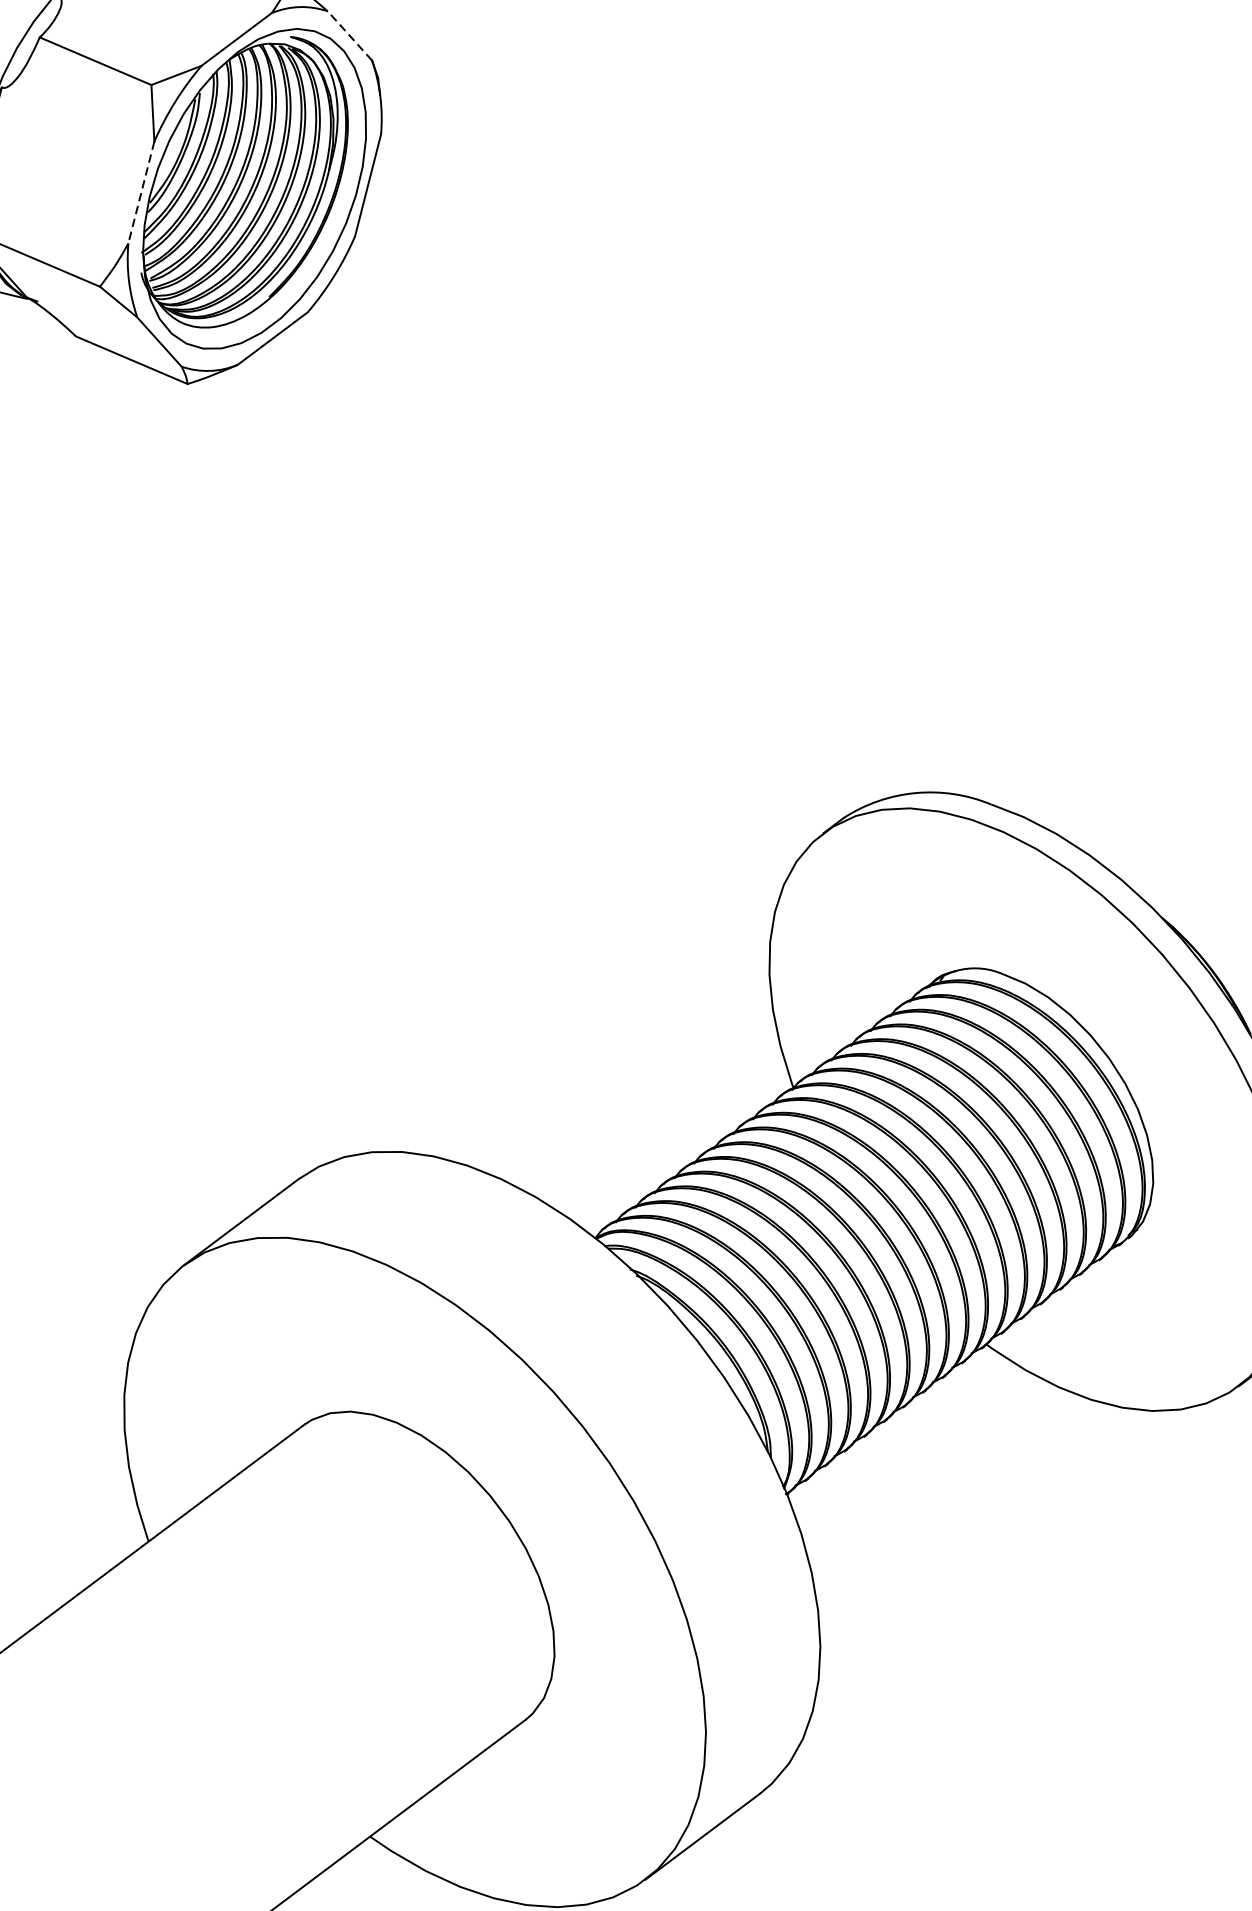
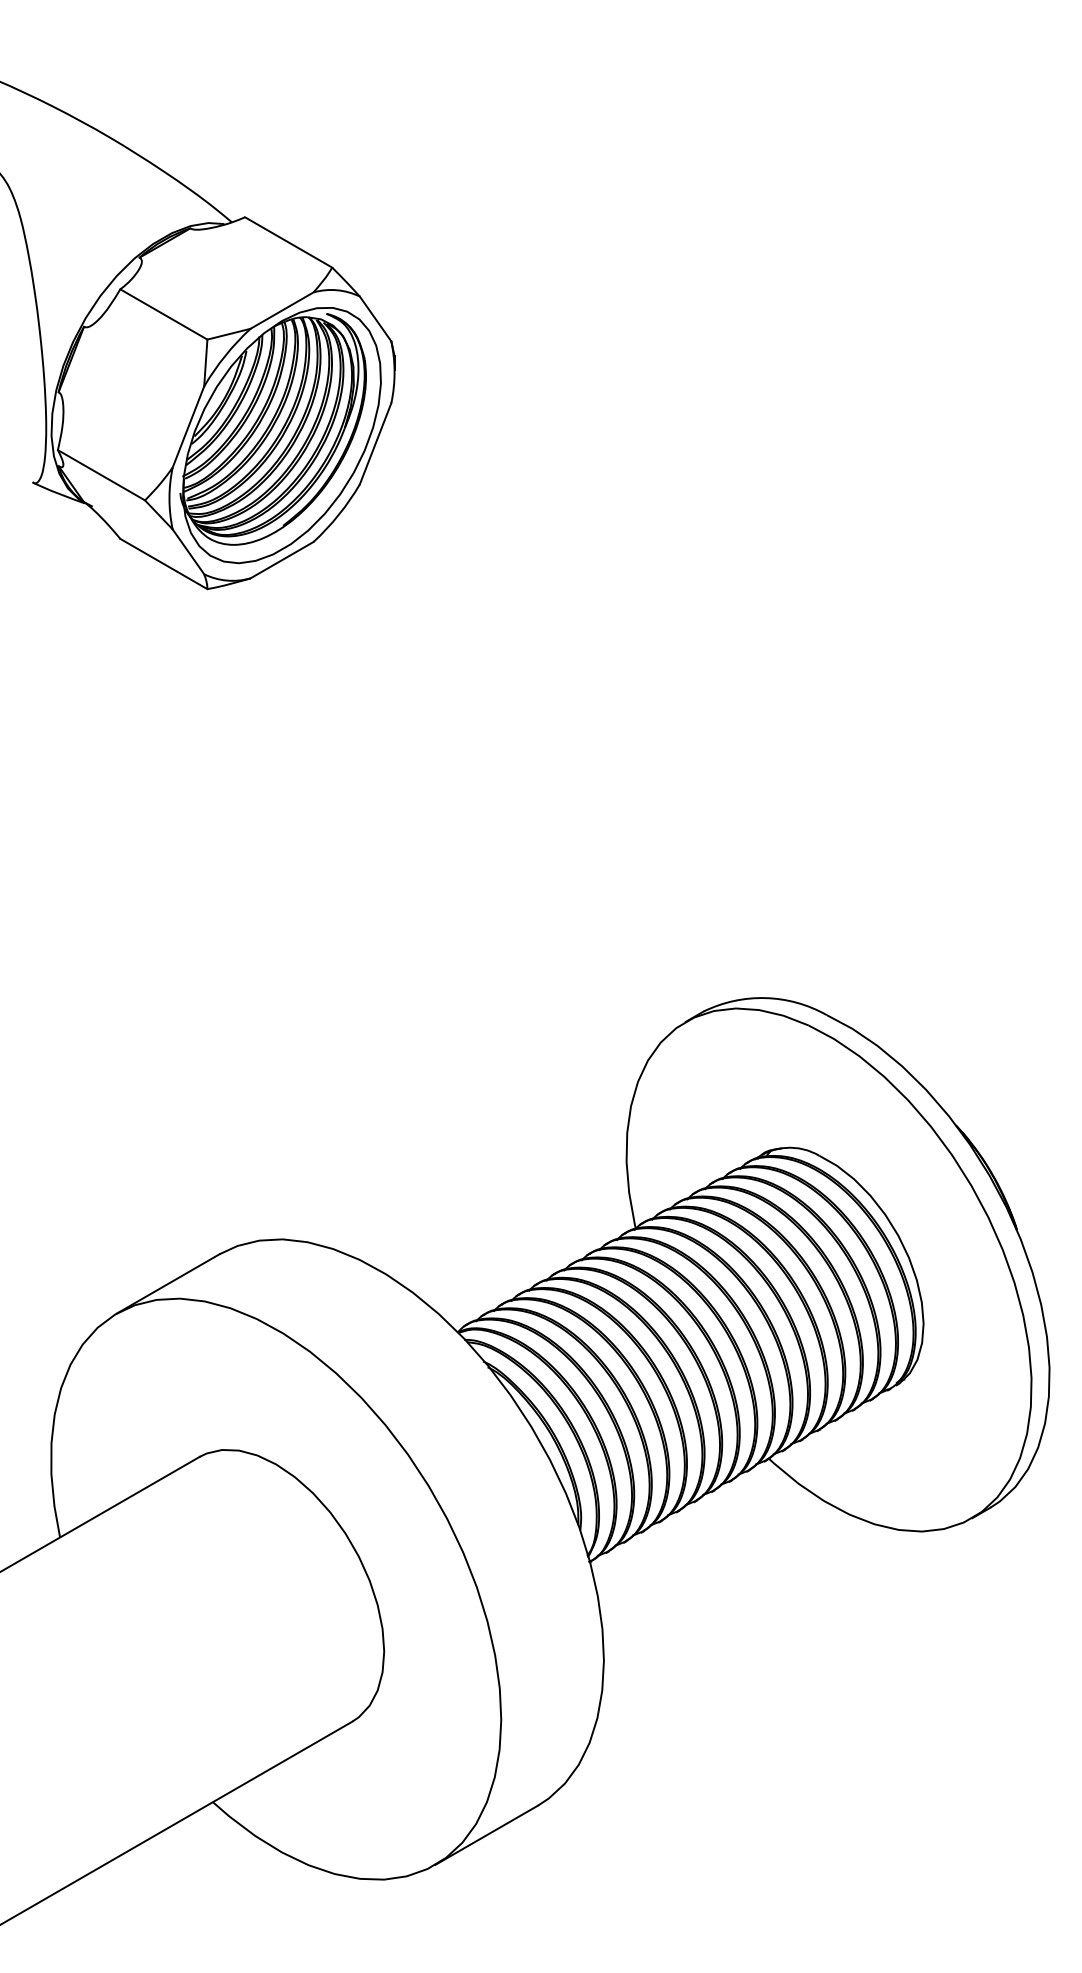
line: (349, 35) -> (375, 318), dashed -> solid
line: (141, 193) -> (188, 427), dashed -> solid

